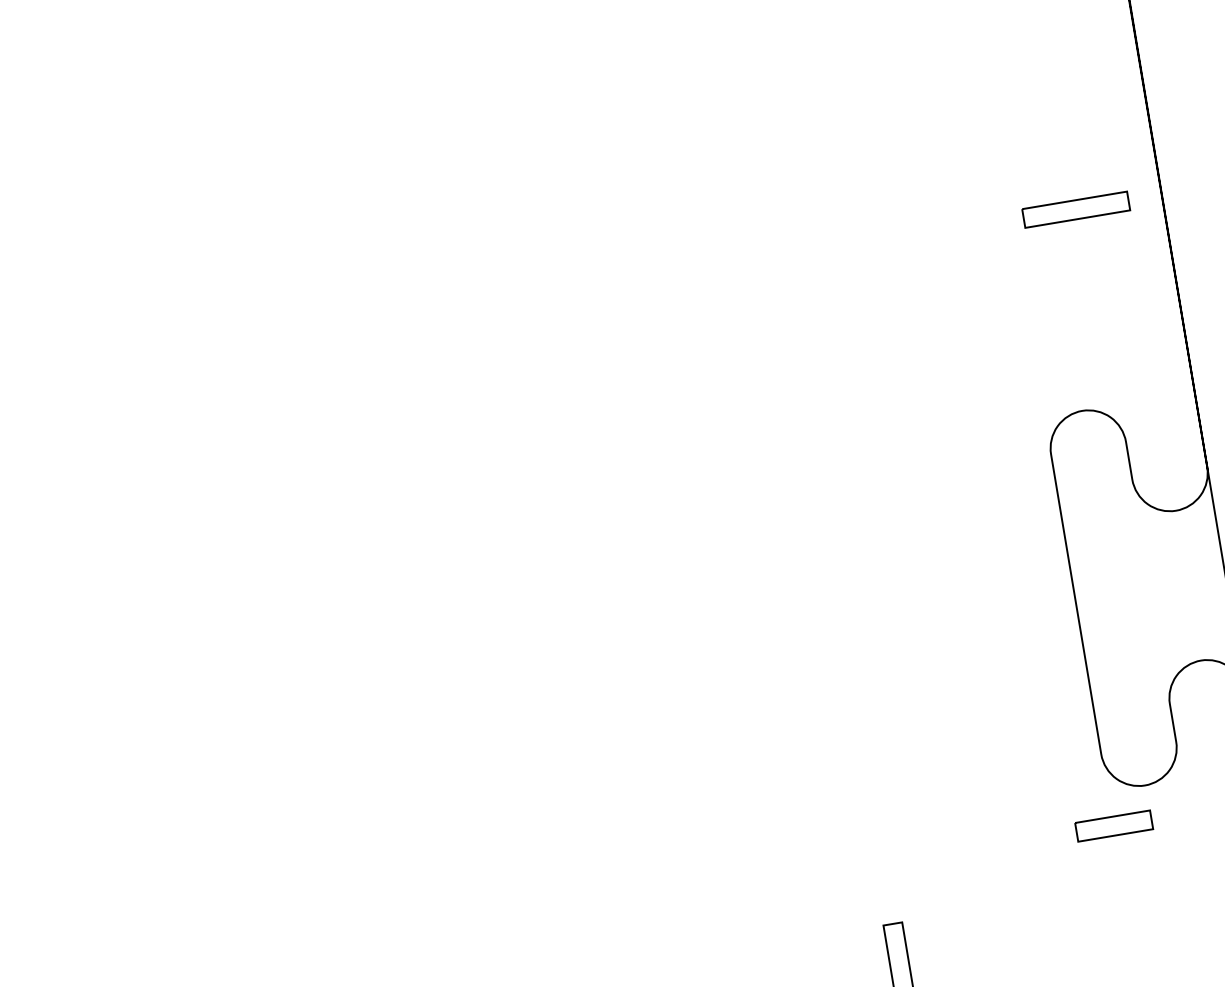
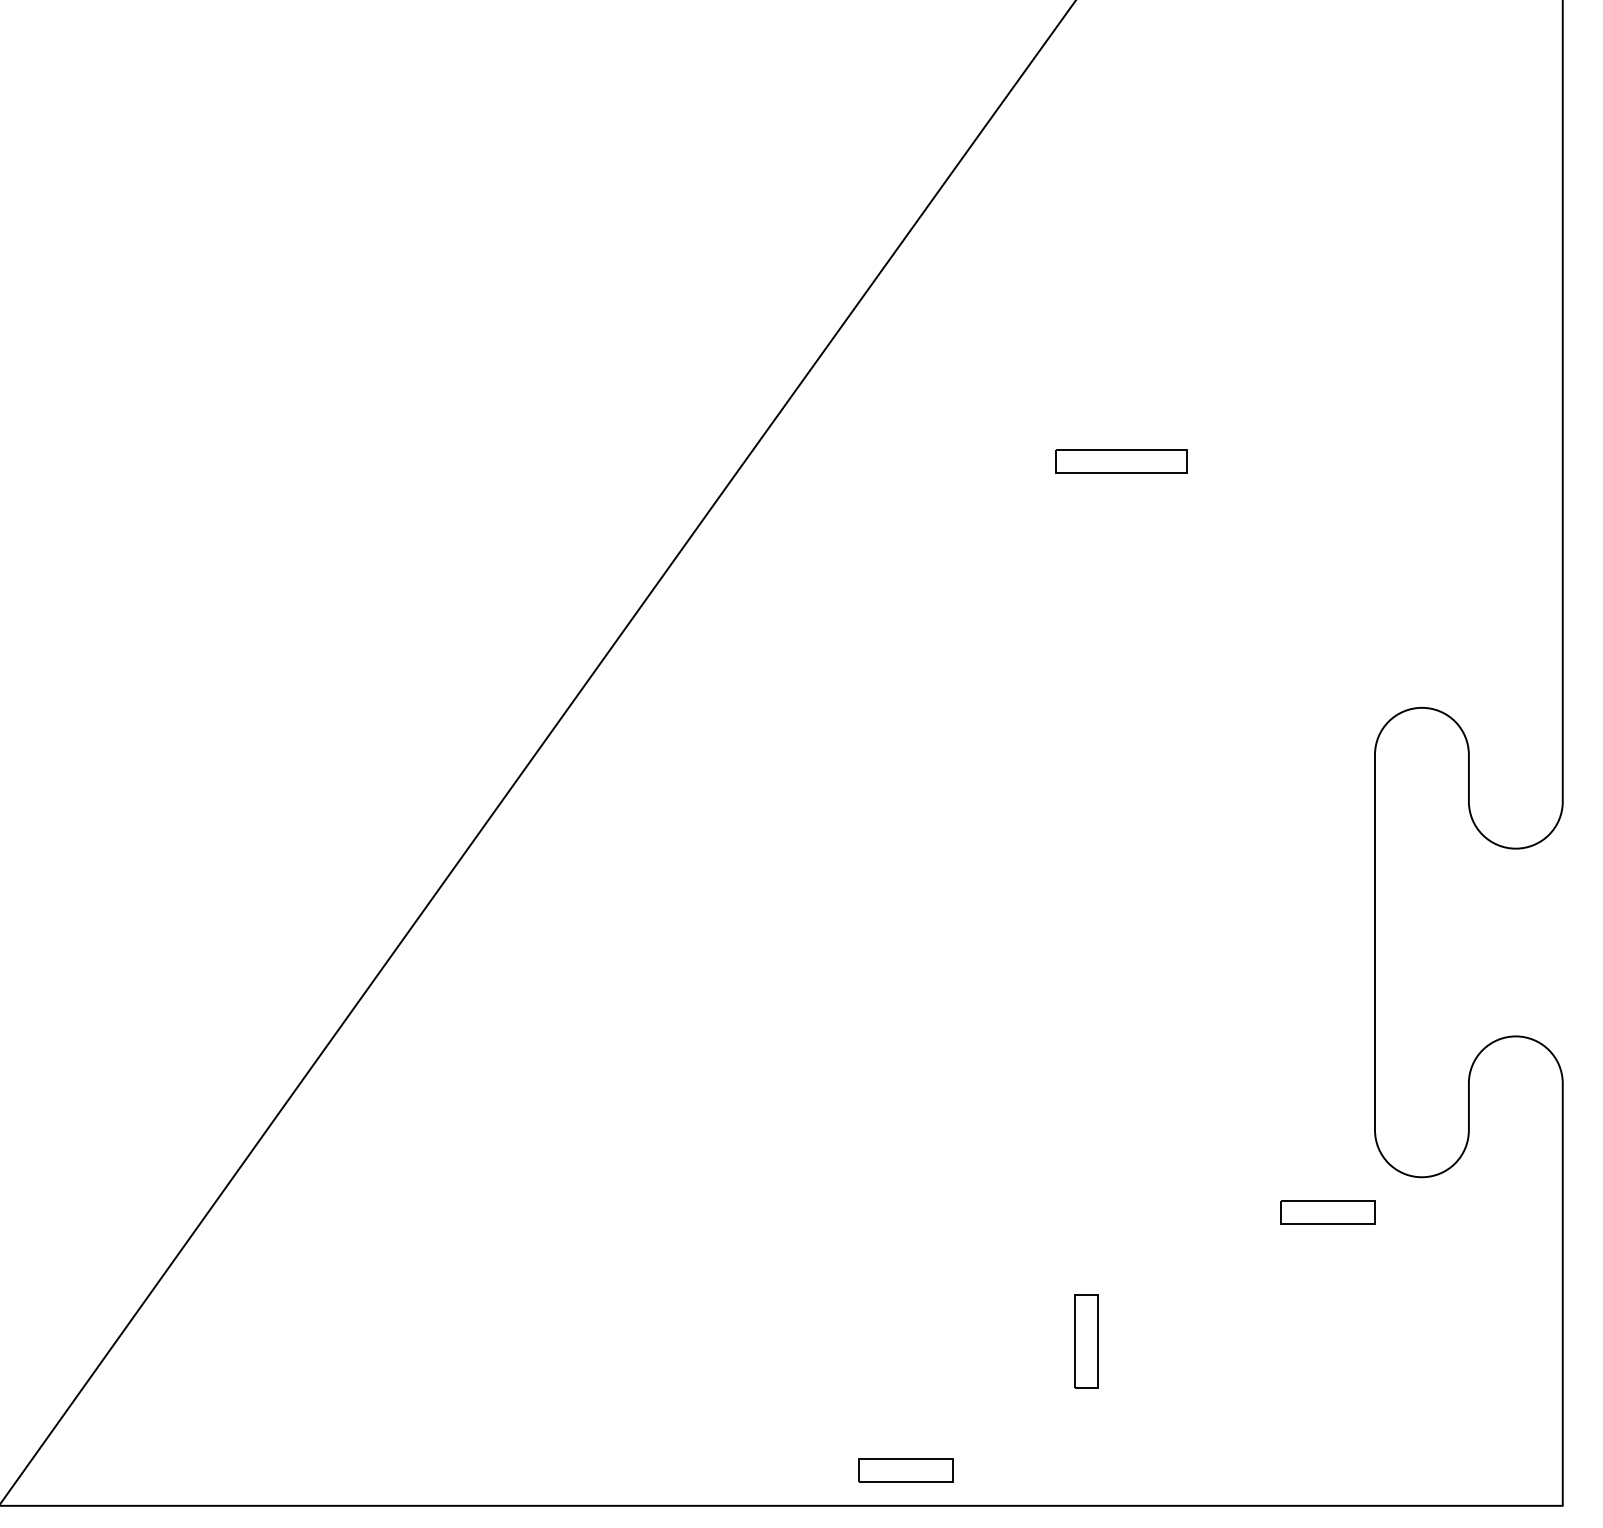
part: (1076, 209) -> (1121, 461), moved
part: (1113, 826) -> (1327, 1212), moved

